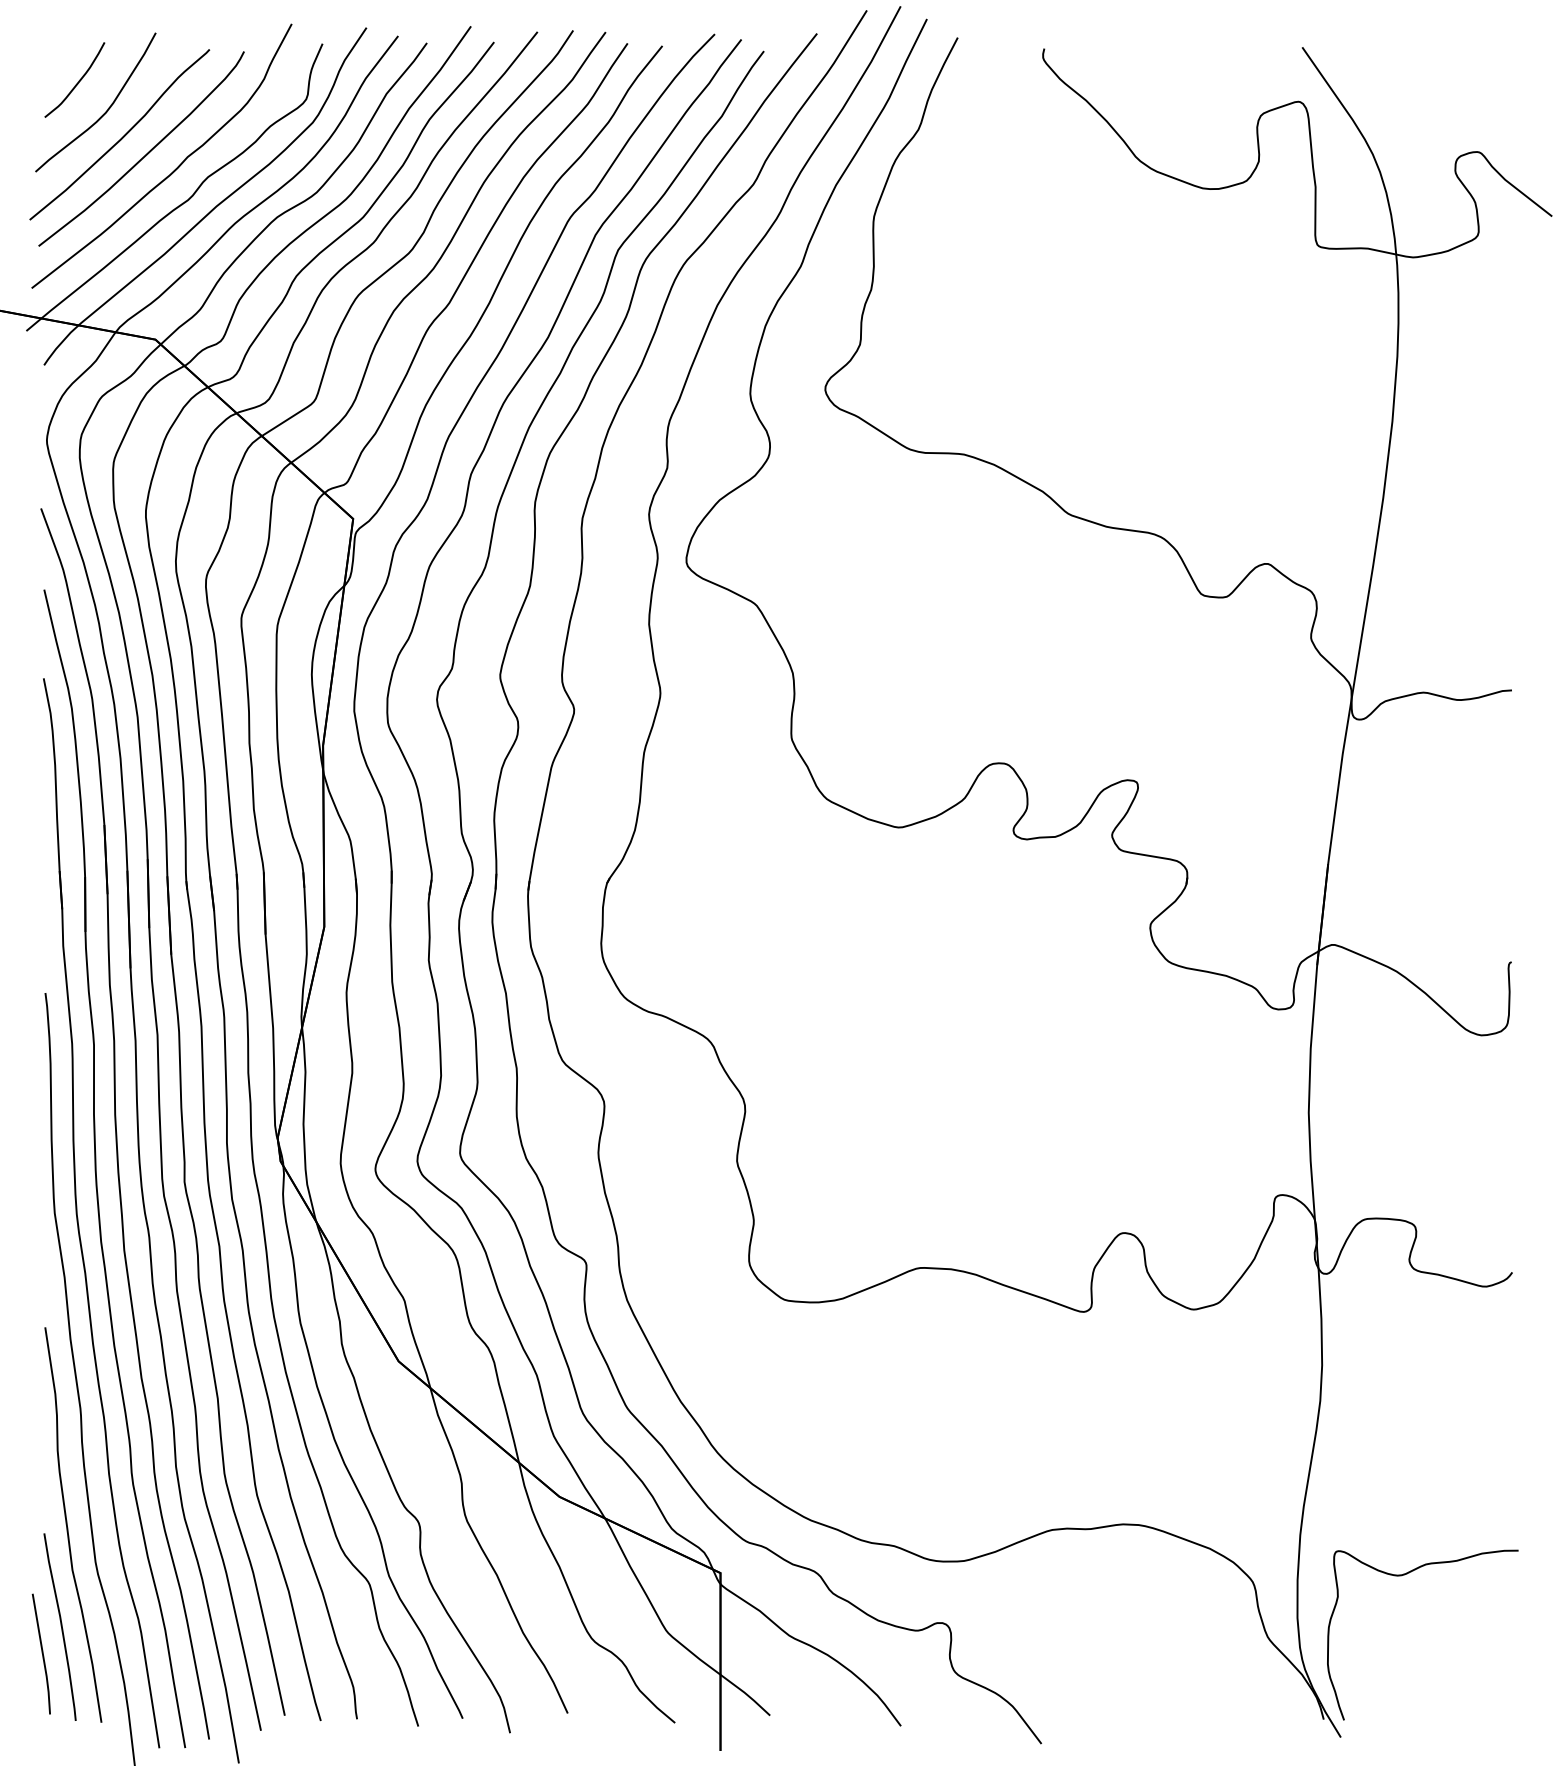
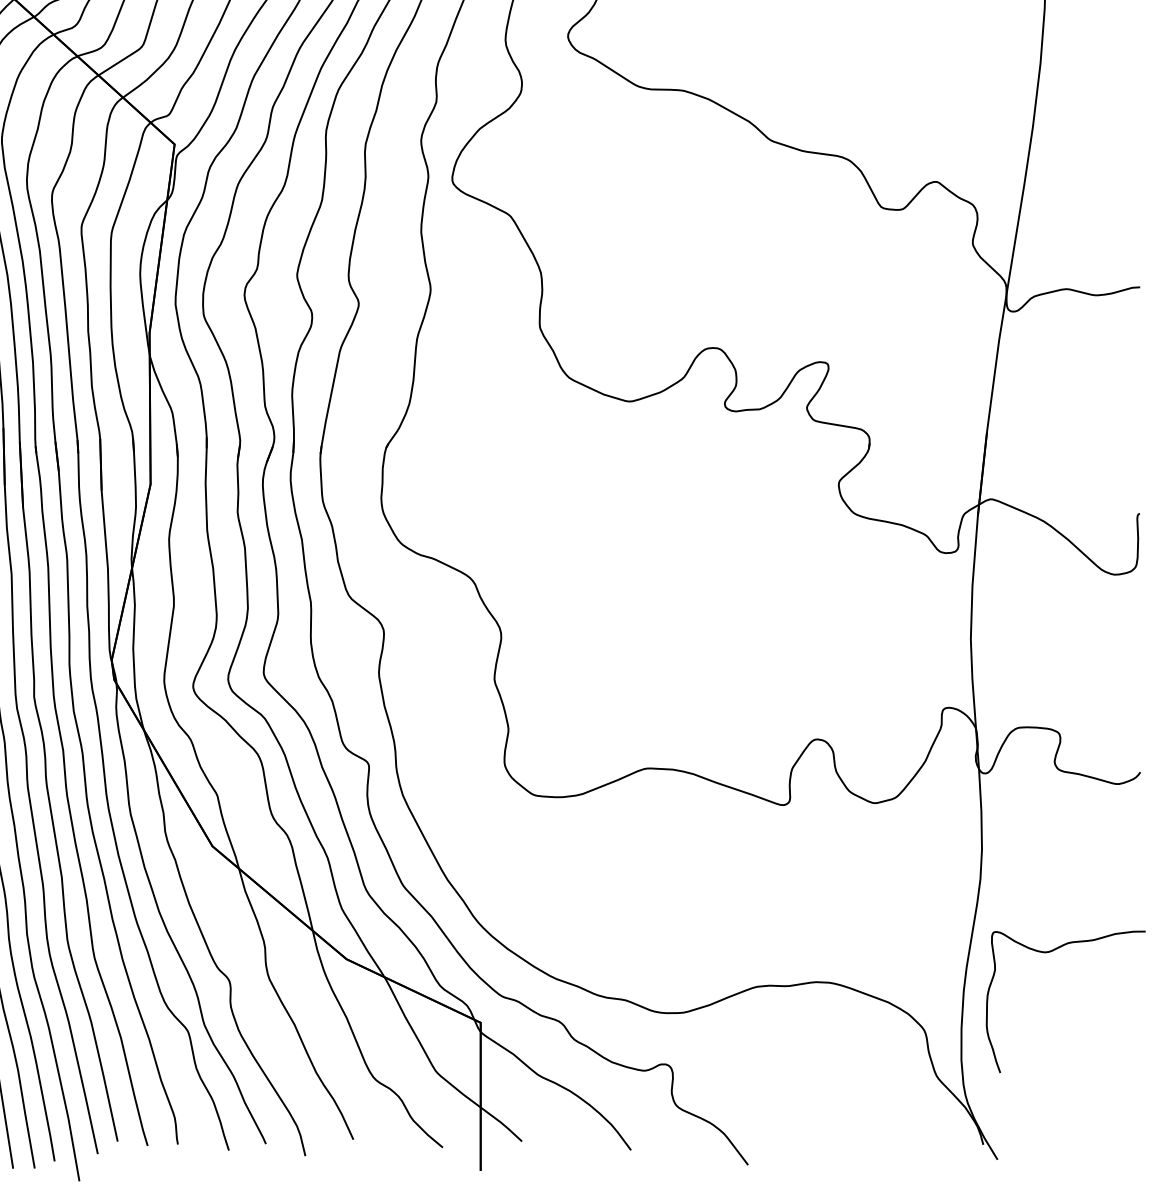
curve: (1404, 1575) -> (1050, 952), moved

